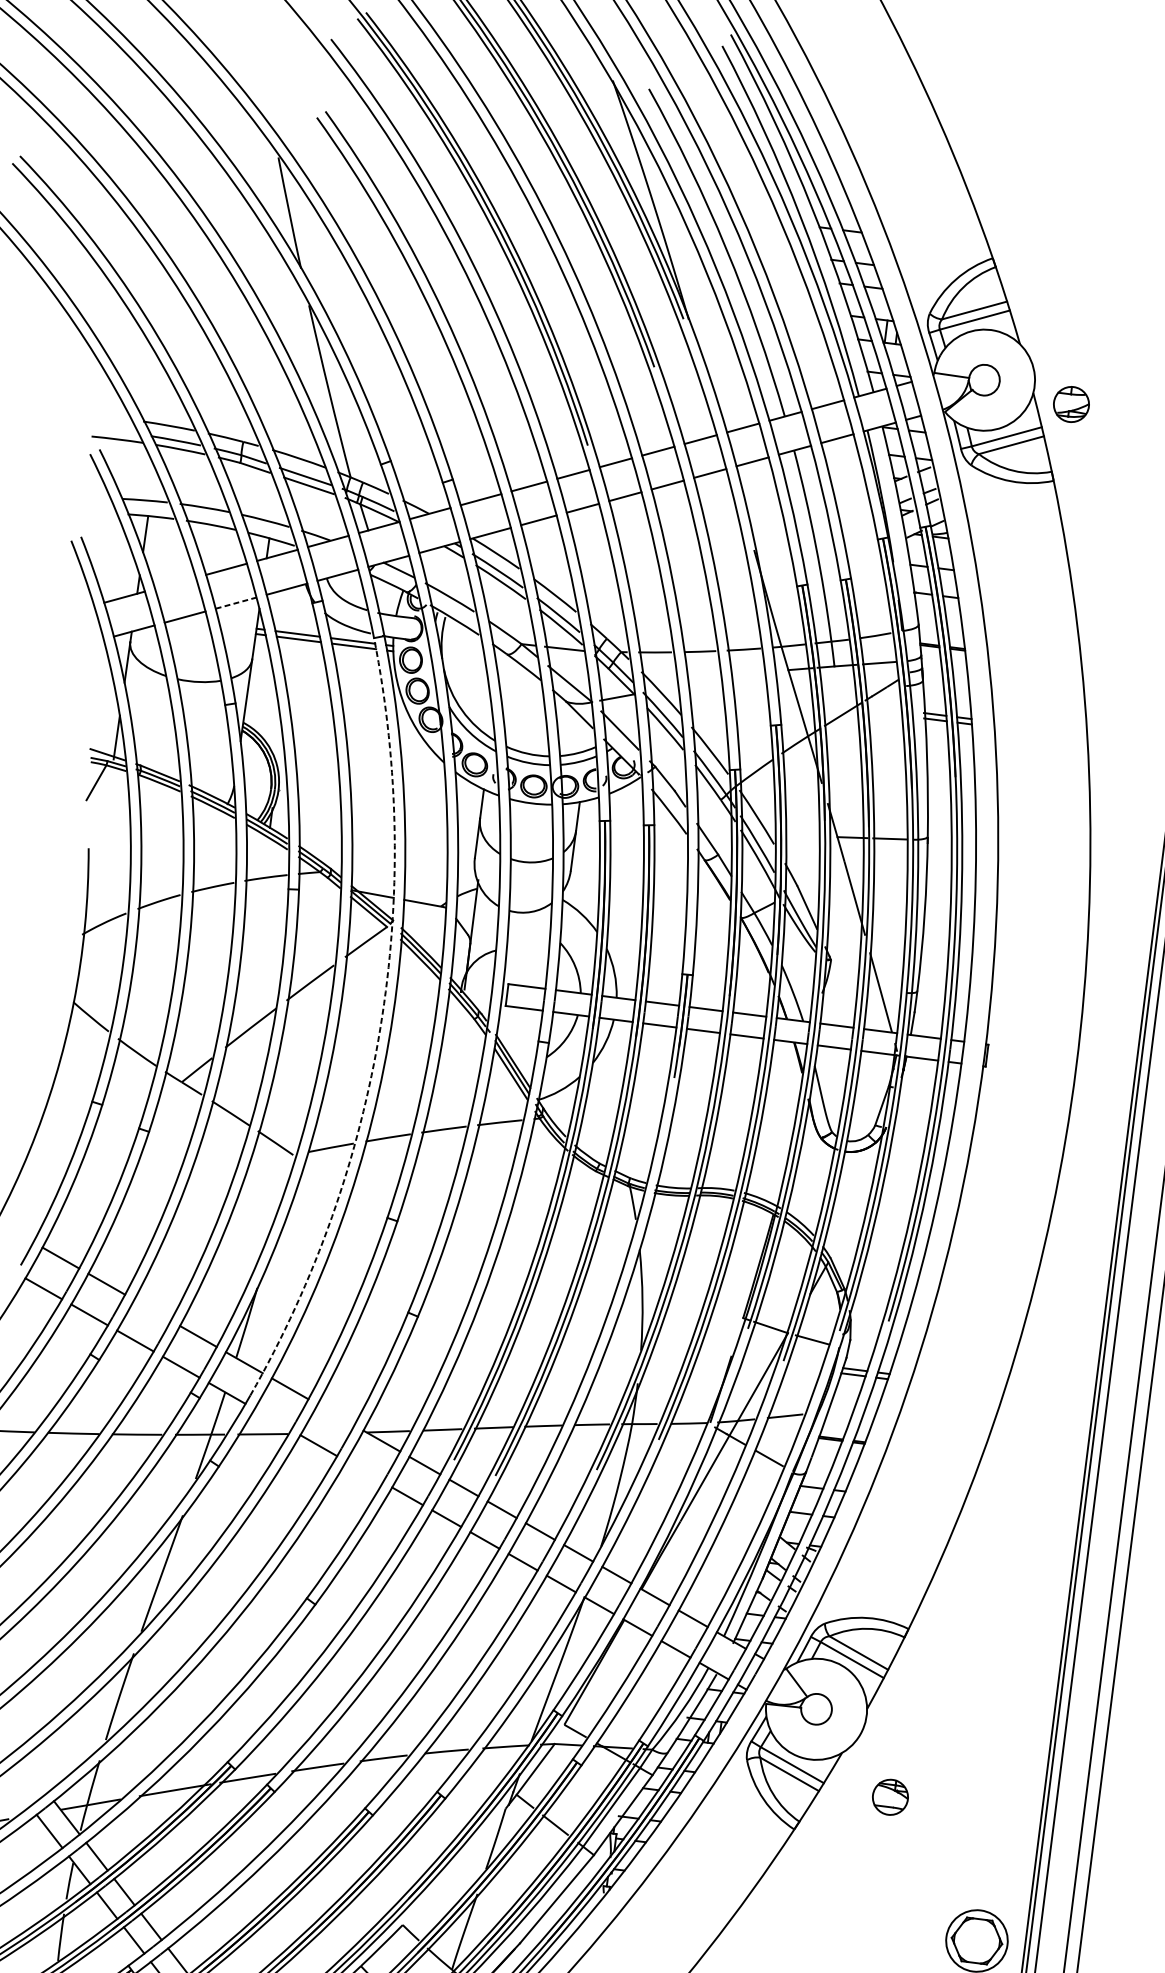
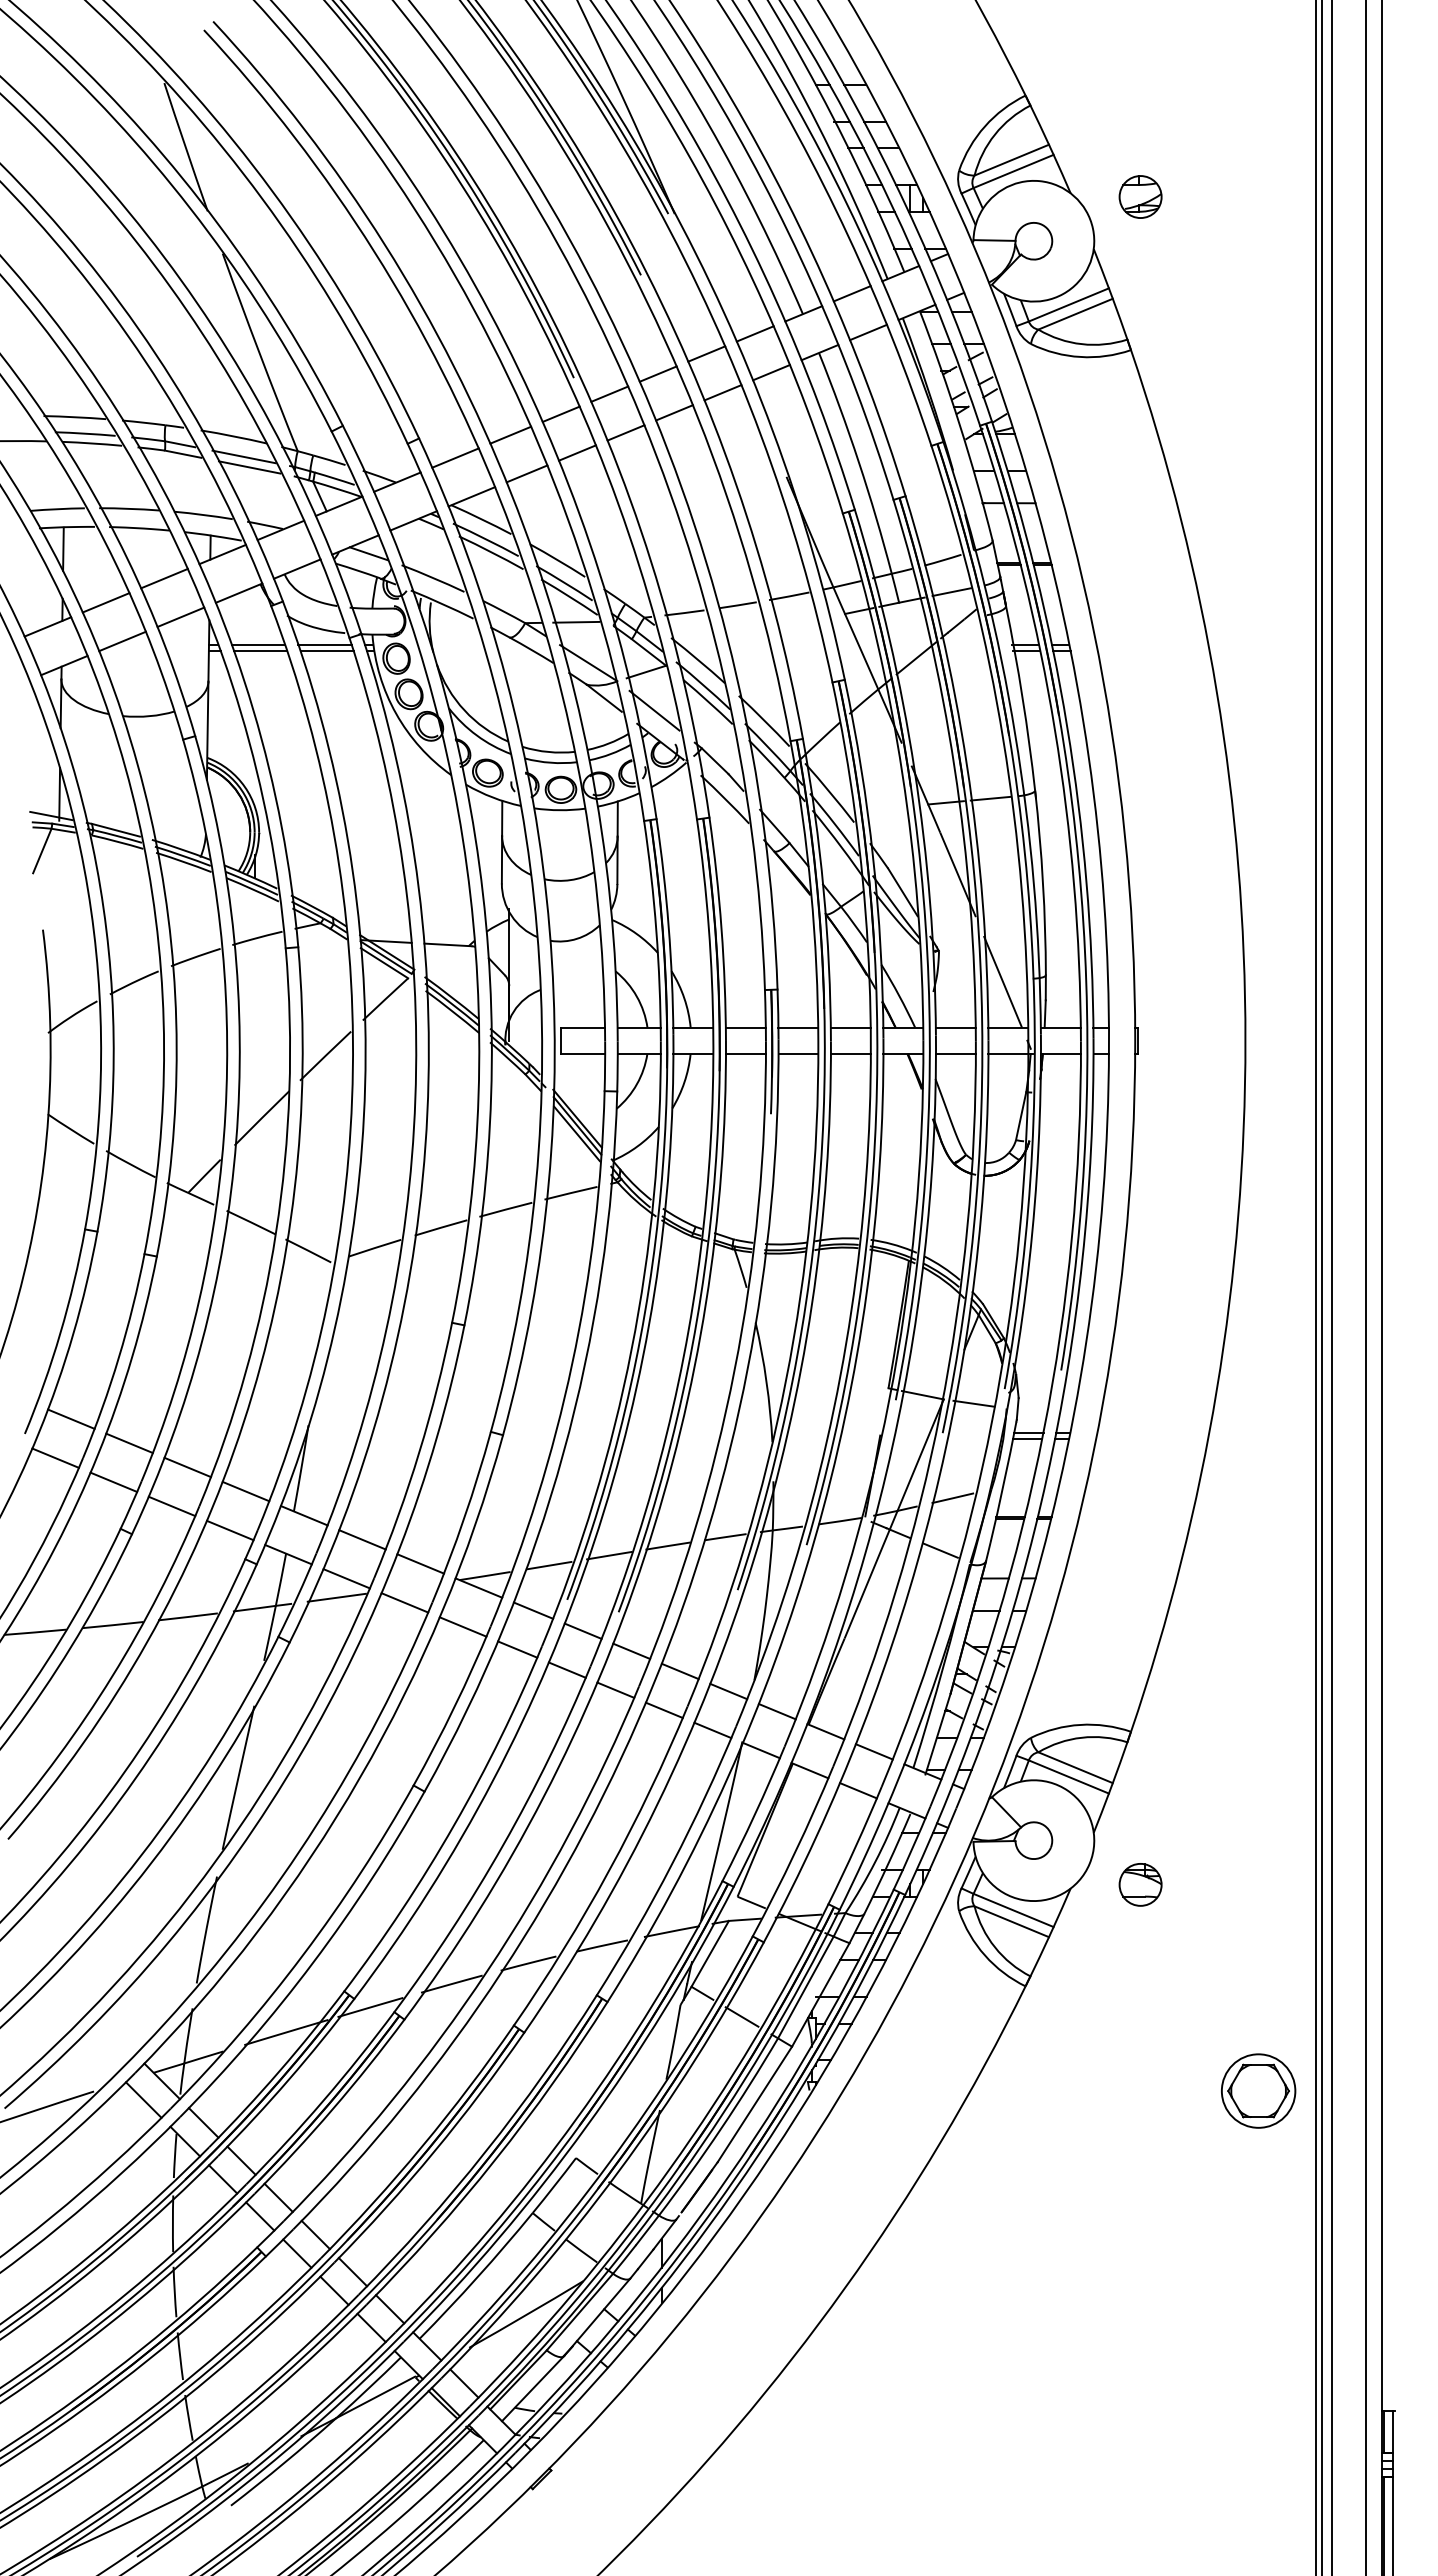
part: (1071, 404) -> (1140, 196), moved
line: (175, 582) -> (105, 602), added
line: (236, 603) -> (181, 617), dashed -> solid
arc: (380, 1027) -> (415, 1098), dashed -> solid
line: (152, 1310) -> (187, 1467), added
line: (335, 1414) -> (420, 1563), added
line: (272, 1419) -> (346, 1578), added
line: (364, 1471) -> (462, 1626), added
part: (890, 1797) -> (1140, 1884), moved

